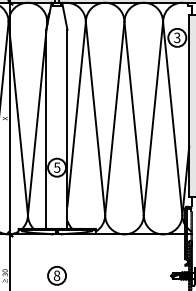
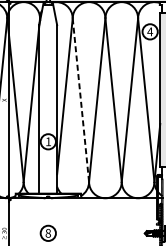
text: (176, 37) -> (149, 31), 3 -> 4
line: (95, 118) -> (80, 100), solid -> dashed
text: (57, 167) -> (48, 141), 5 -> 1

